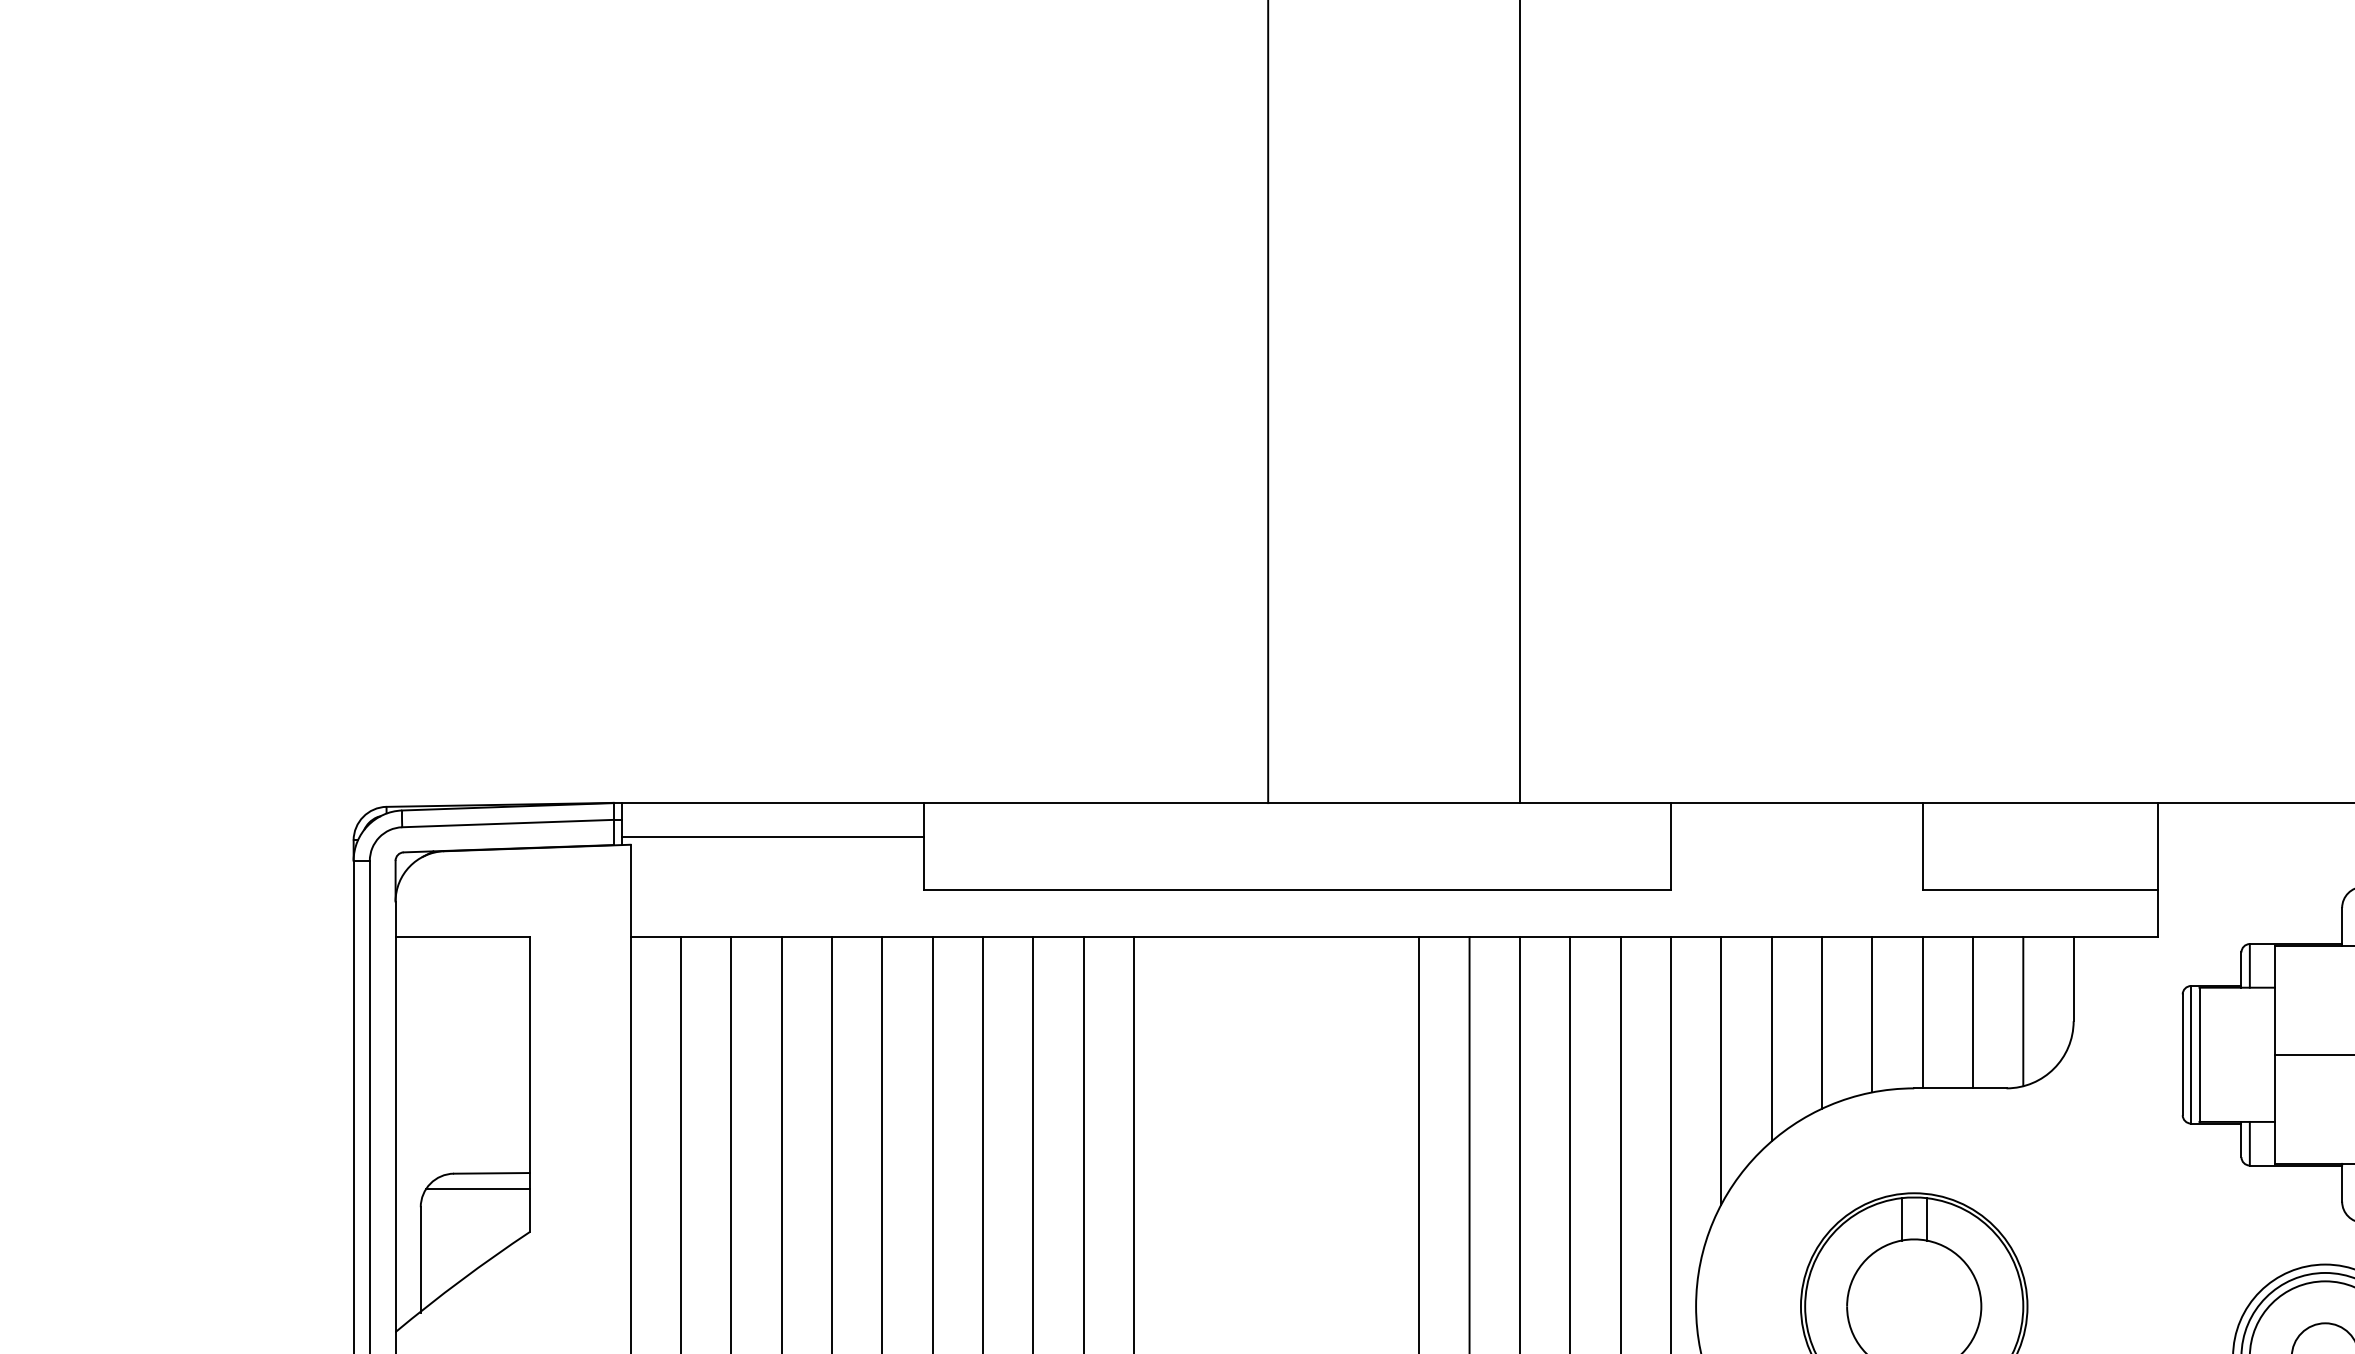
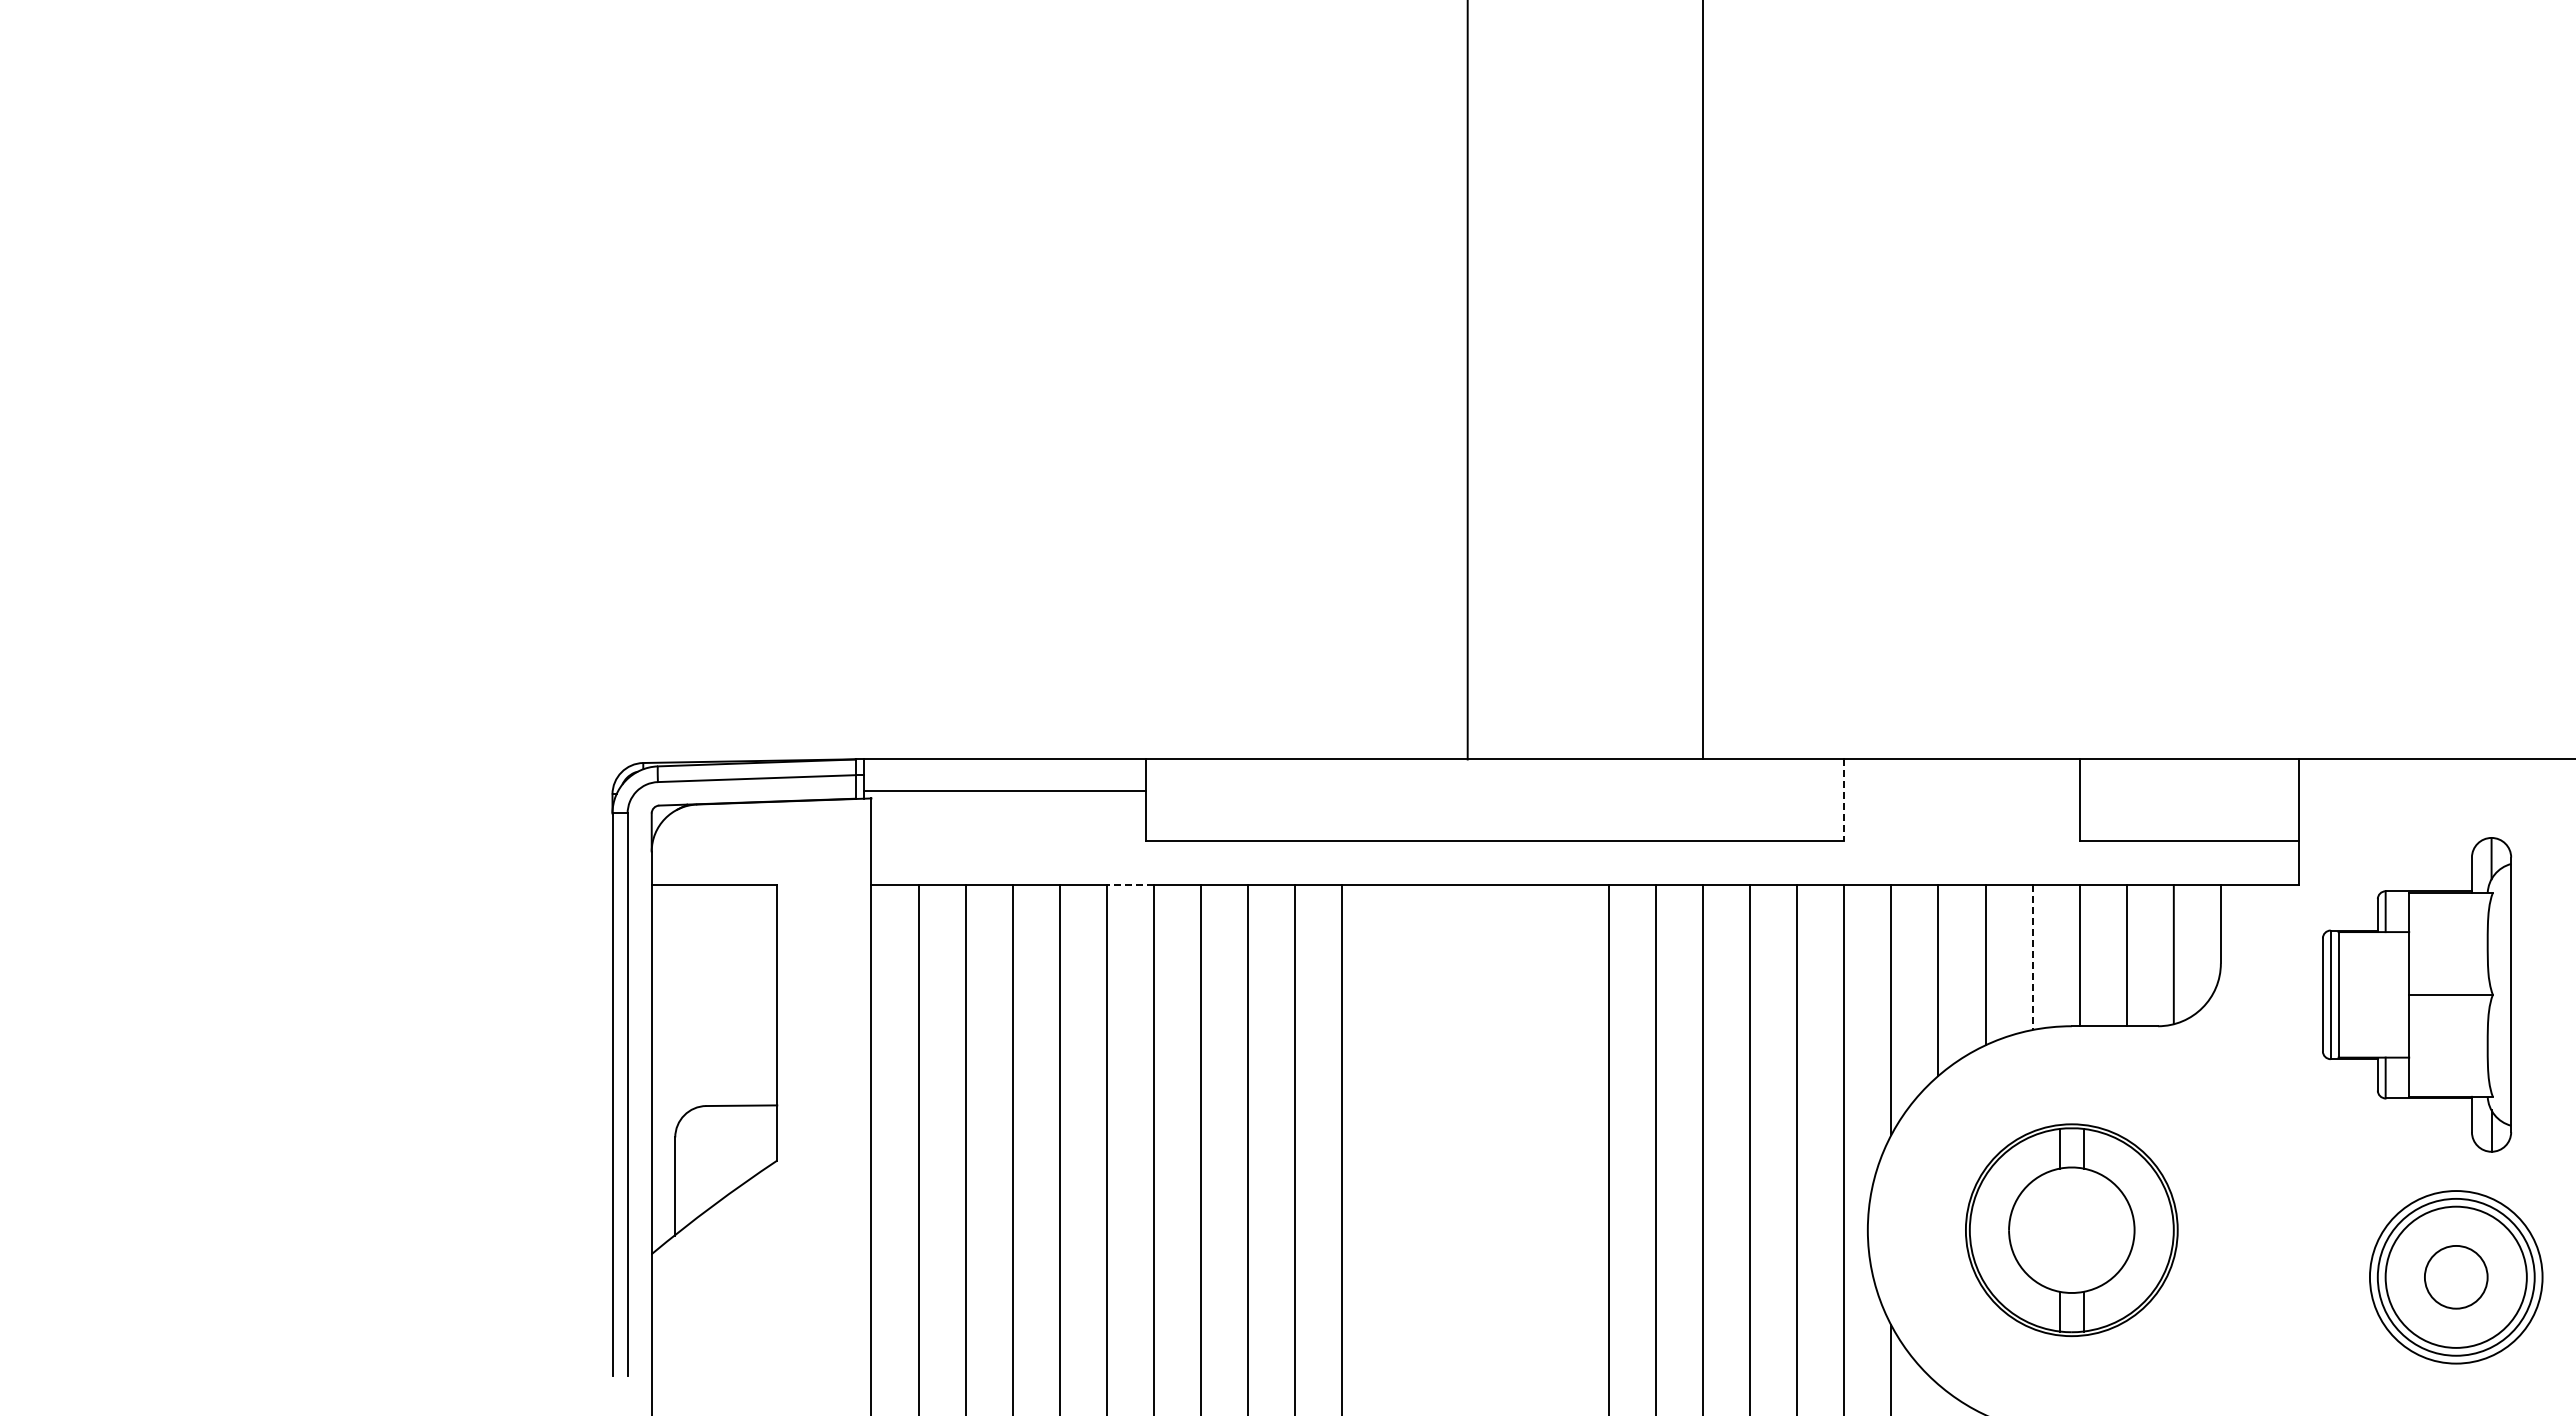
line: (1671, 846) -> (1844, 800), solid -> dashed
line: (907, 937) -> (1130, 885), solid -> dashed
line: (1872, 1014) -> (2032, 957), solid -> dashed
line: (477, 1189) -> (728, 1120), removed

